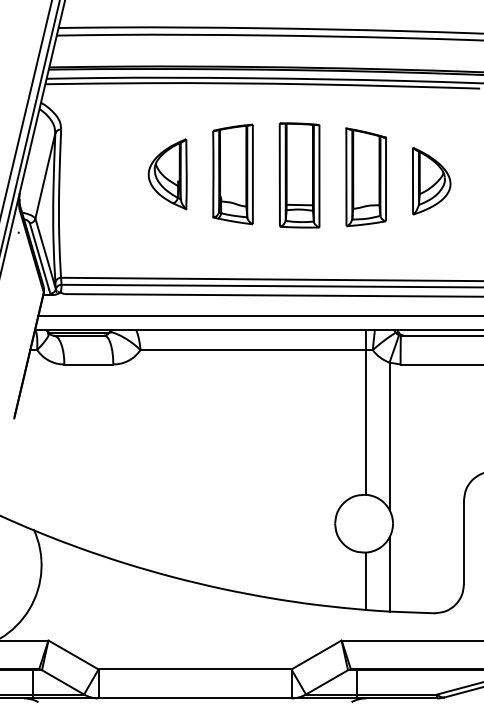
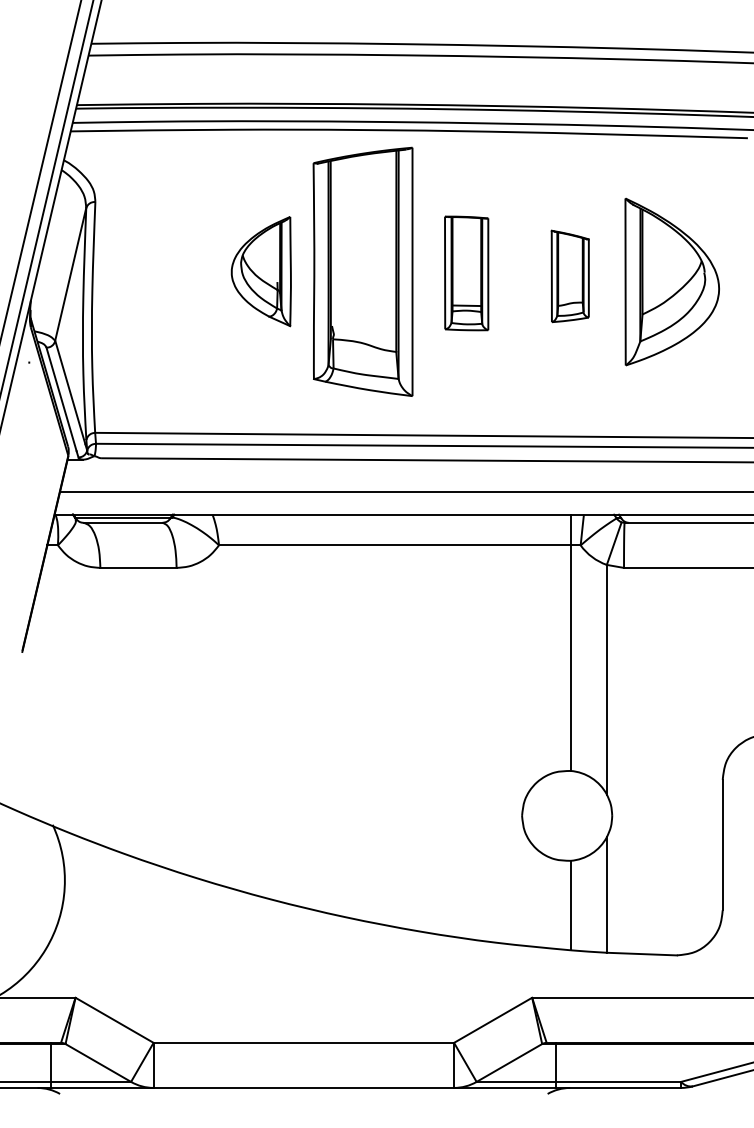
part: (232, 174) -> (362, 271), size x1.6
part: (299, 175) -> (466, 273), size x0.7
part: (365, 177) -> (569, 276), size x0.6
part: (431, 181) -> (672, 282), size x1.6

